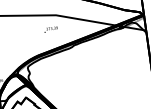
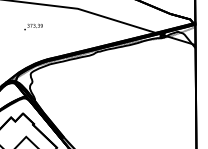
text: (50, 29) -> (33, 26), moved

